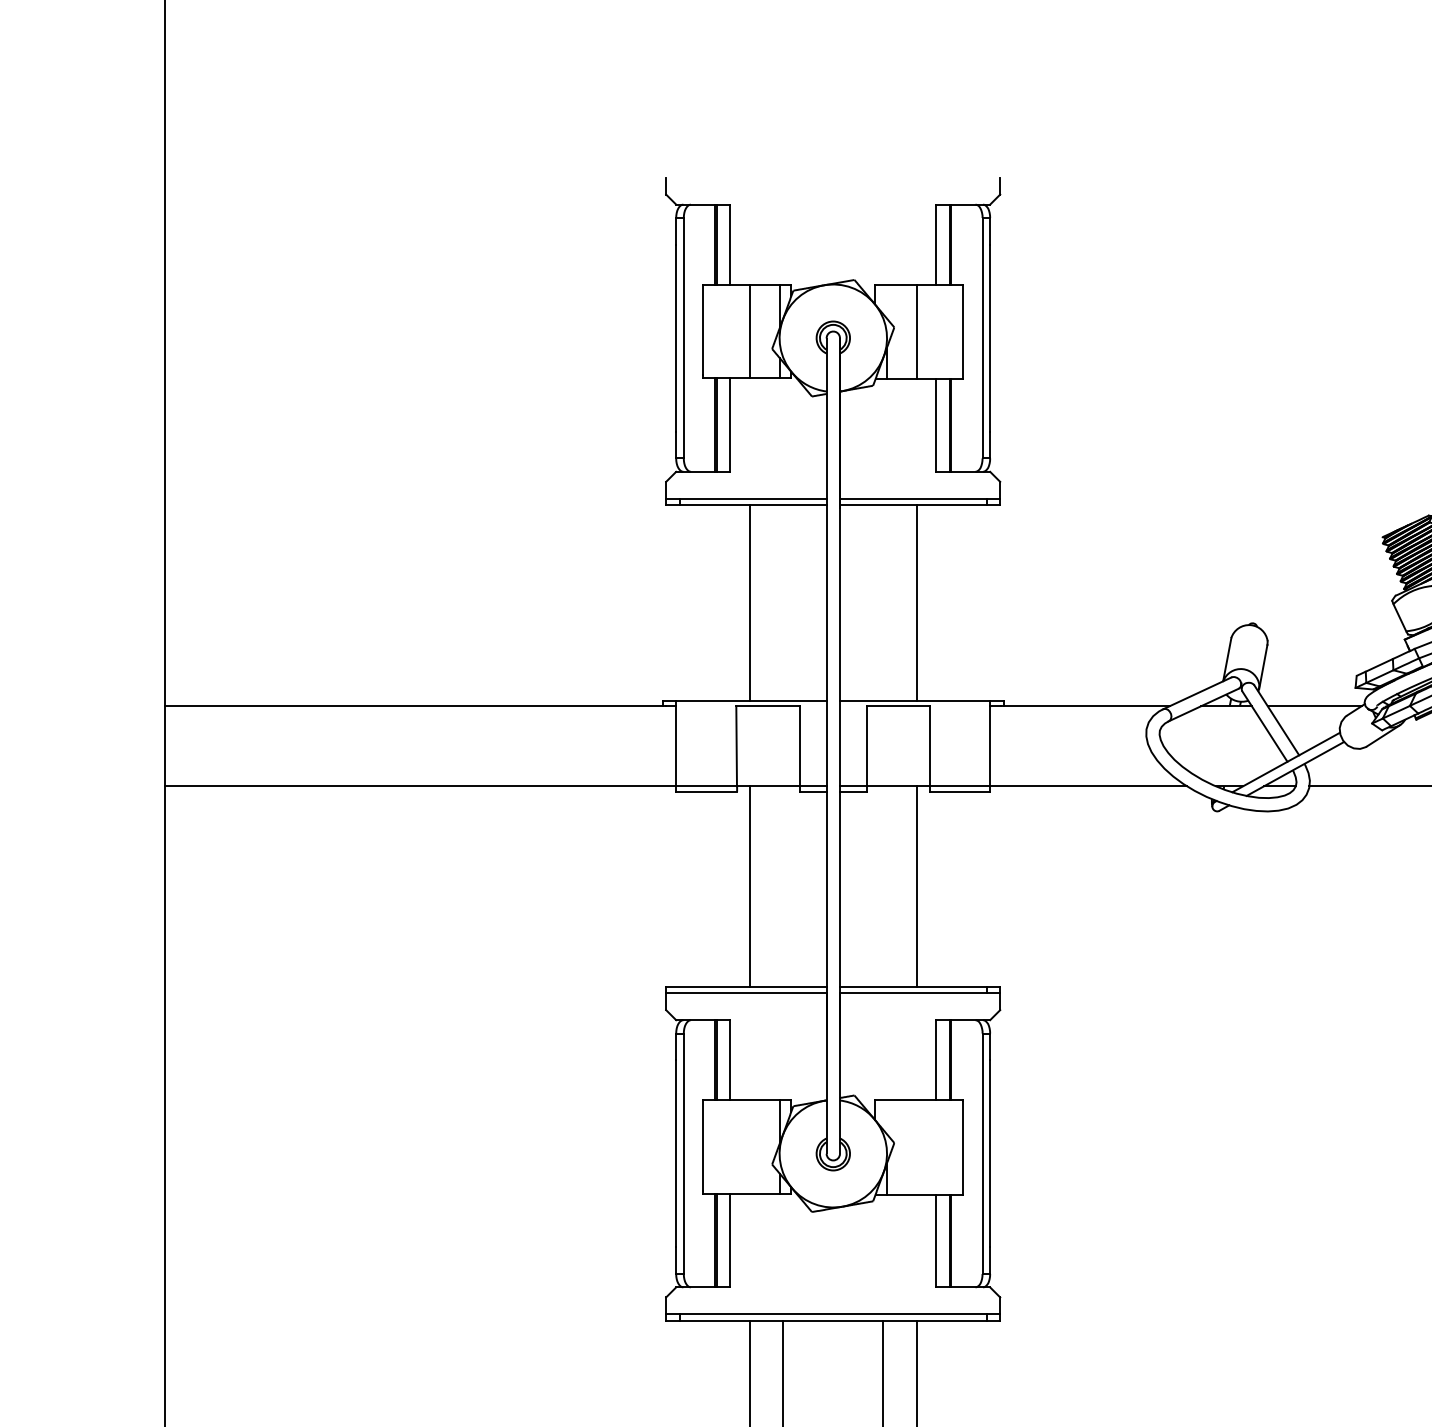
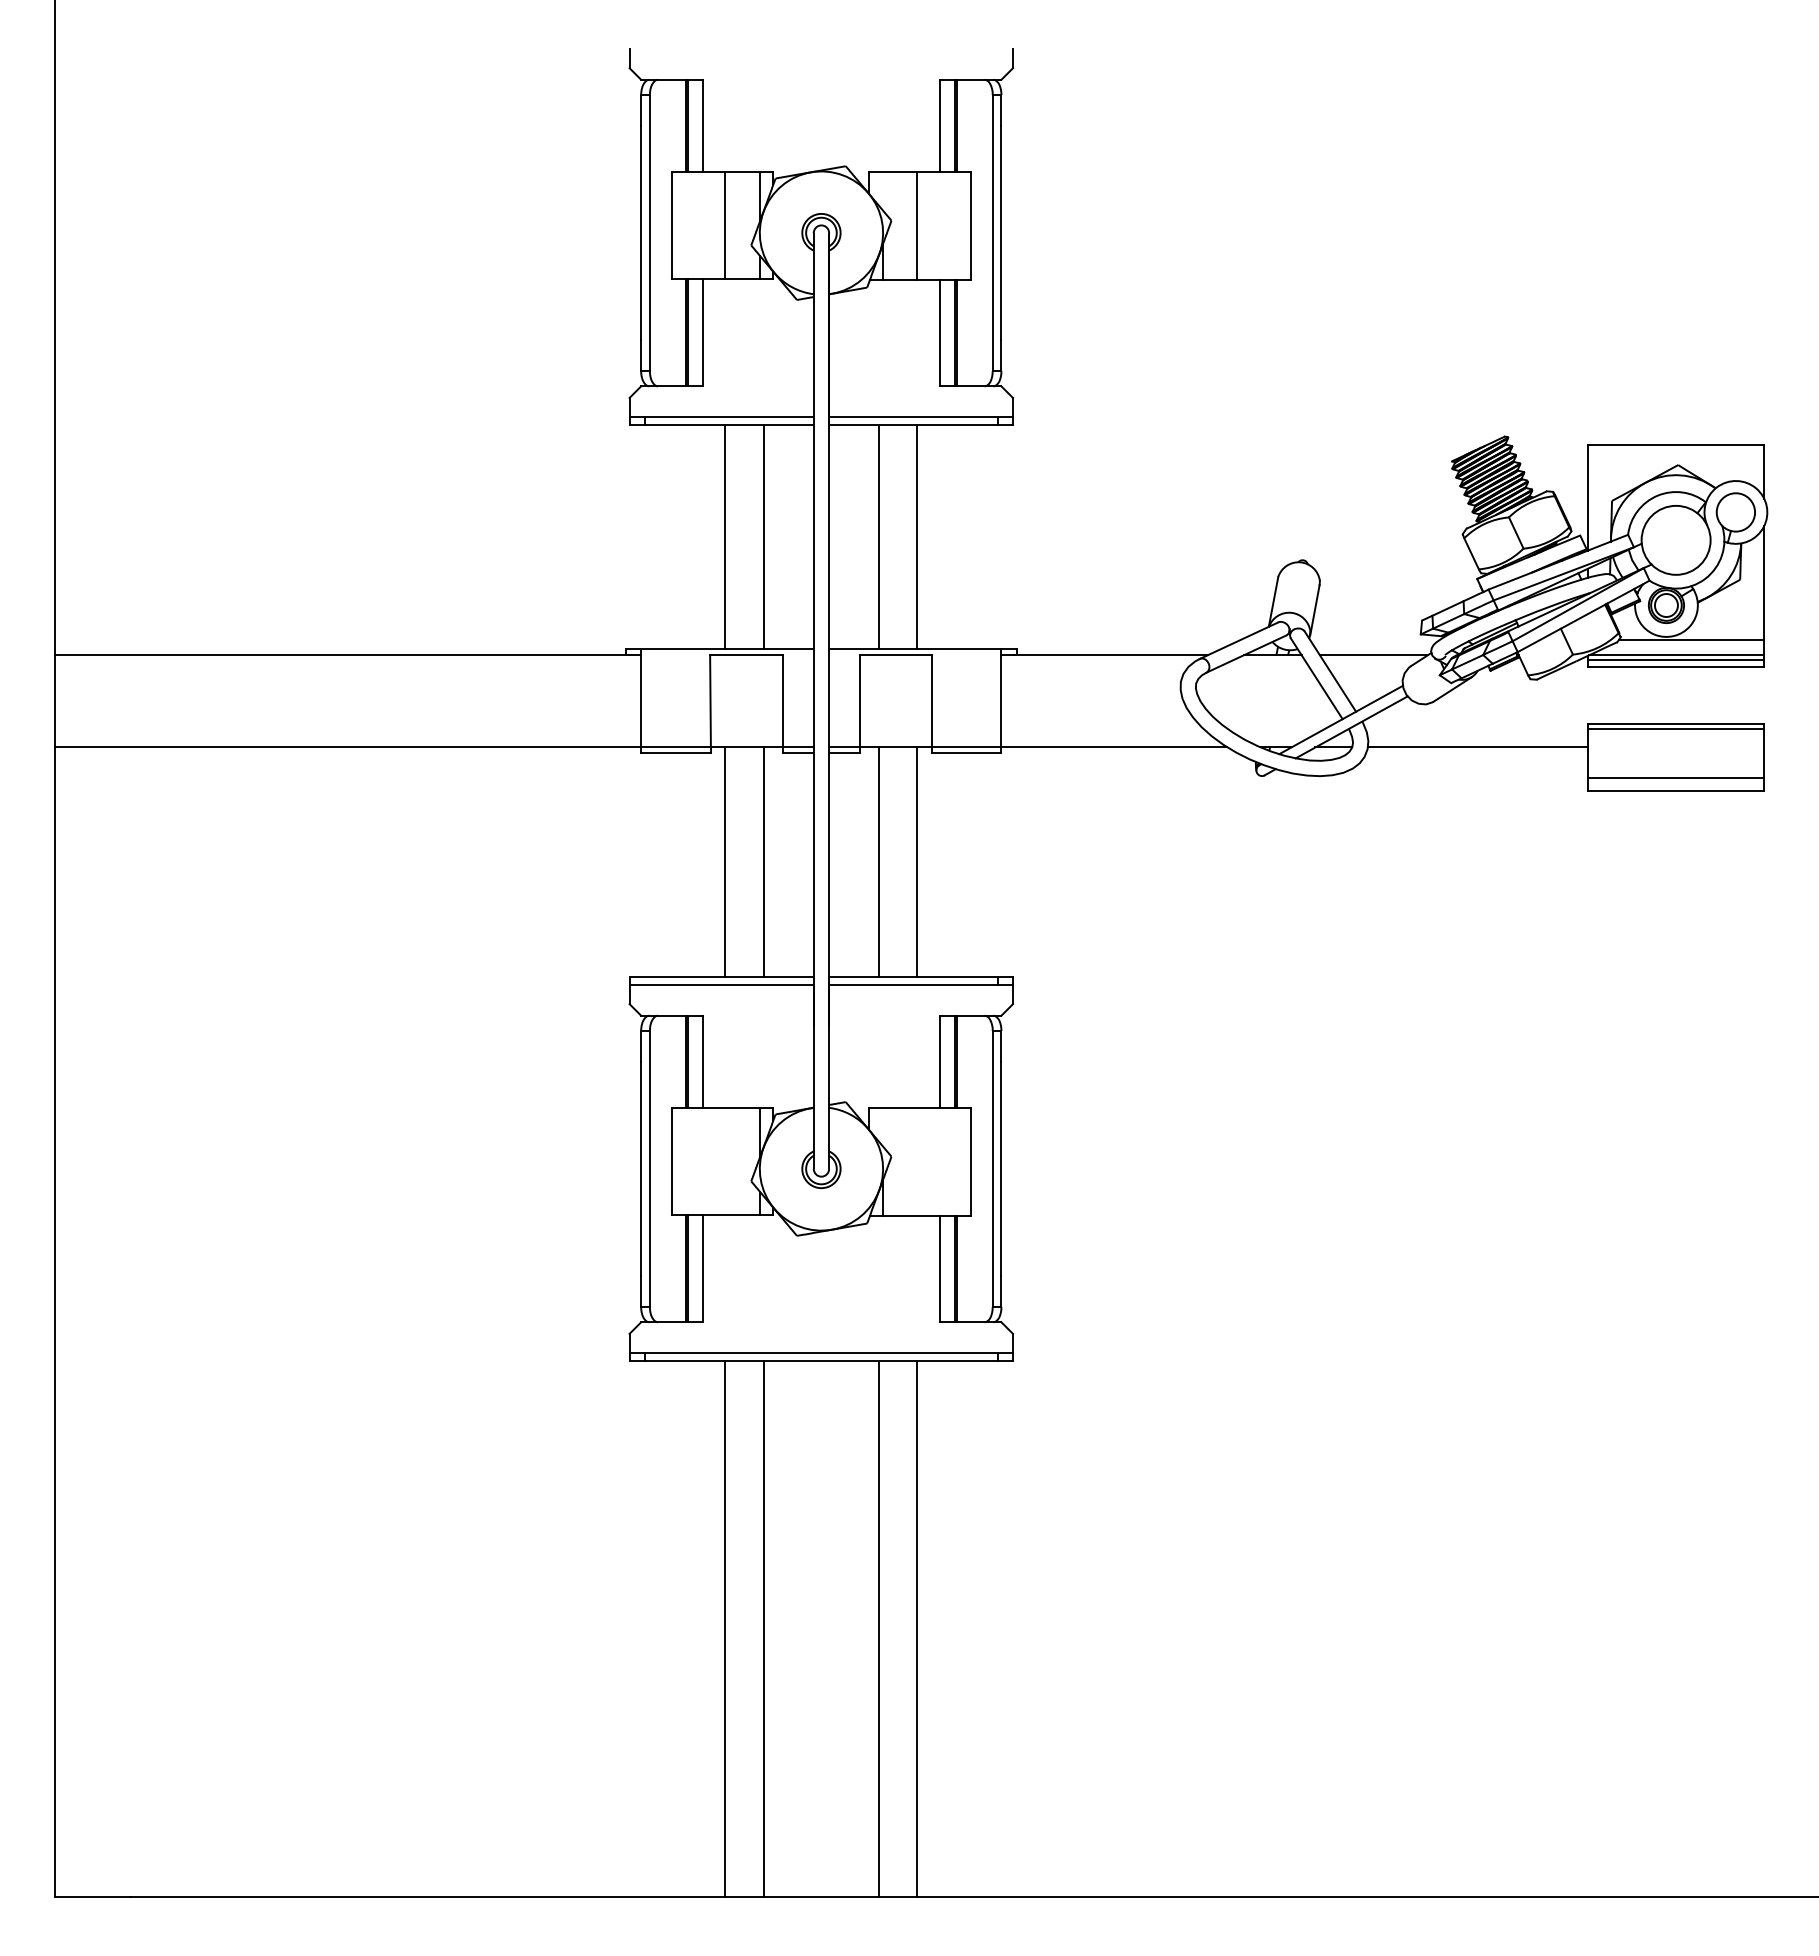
line: (782, 602) -> (763, 536), added
line: (883, 602) -> (878, 536), added
line: (782, 886) -> (763, 862), added
line: (883, 886) -> (878, 862), added

